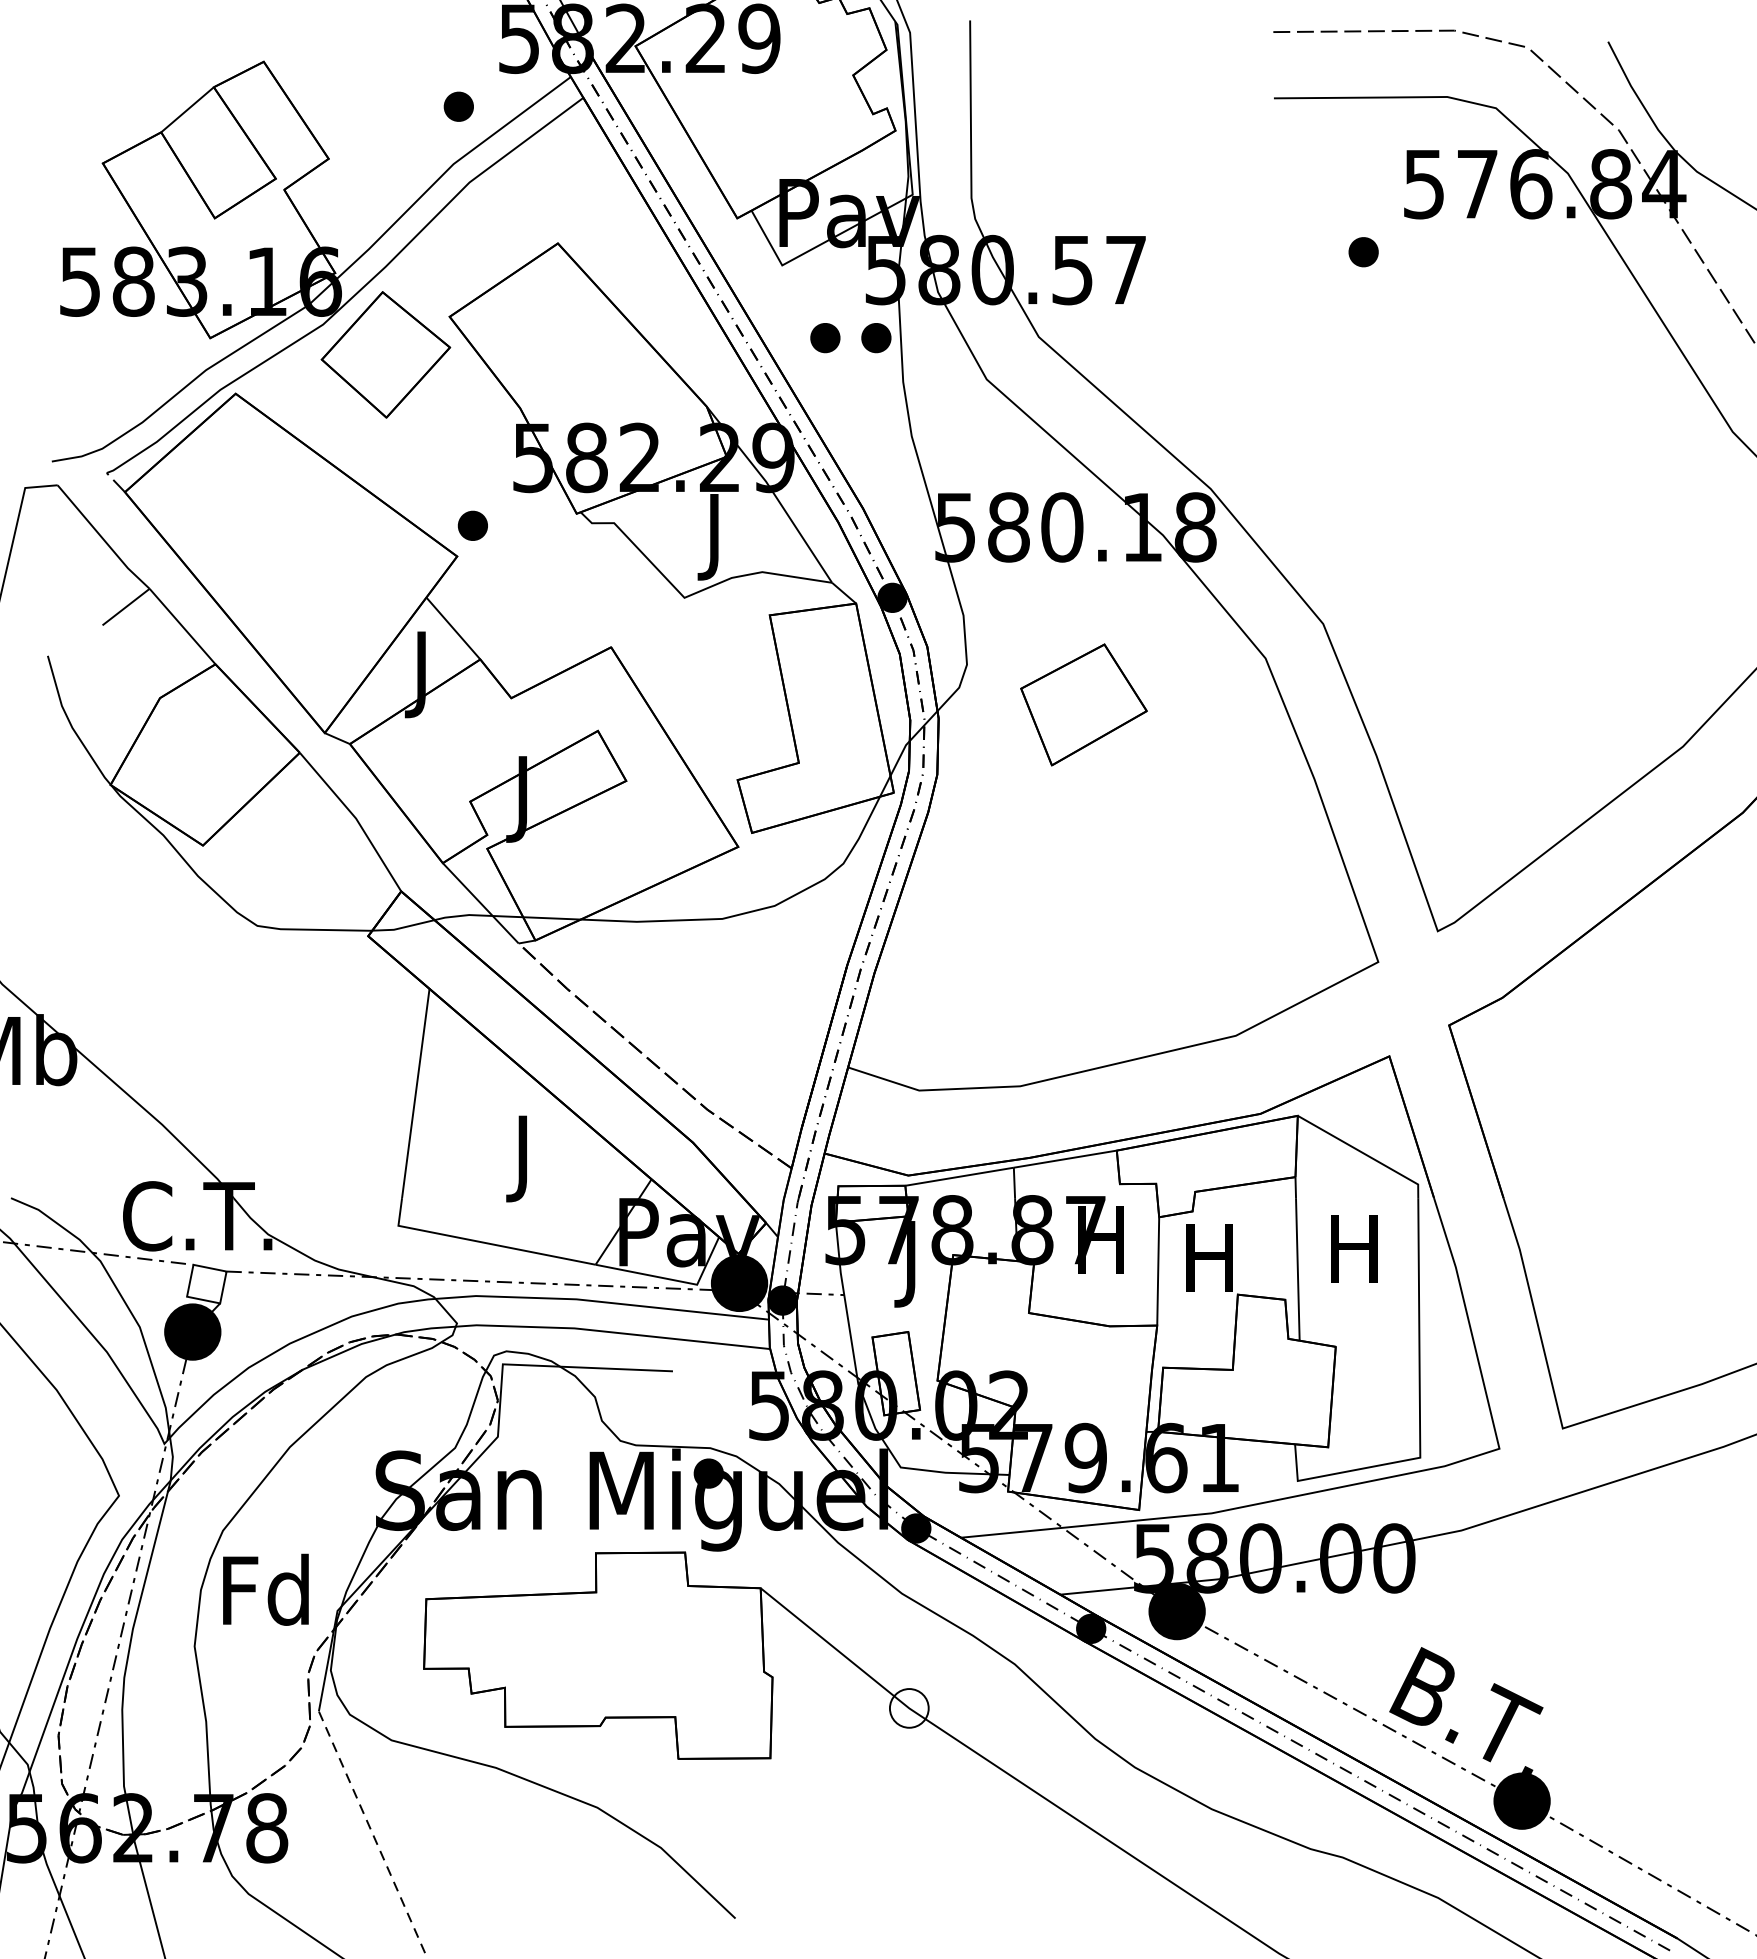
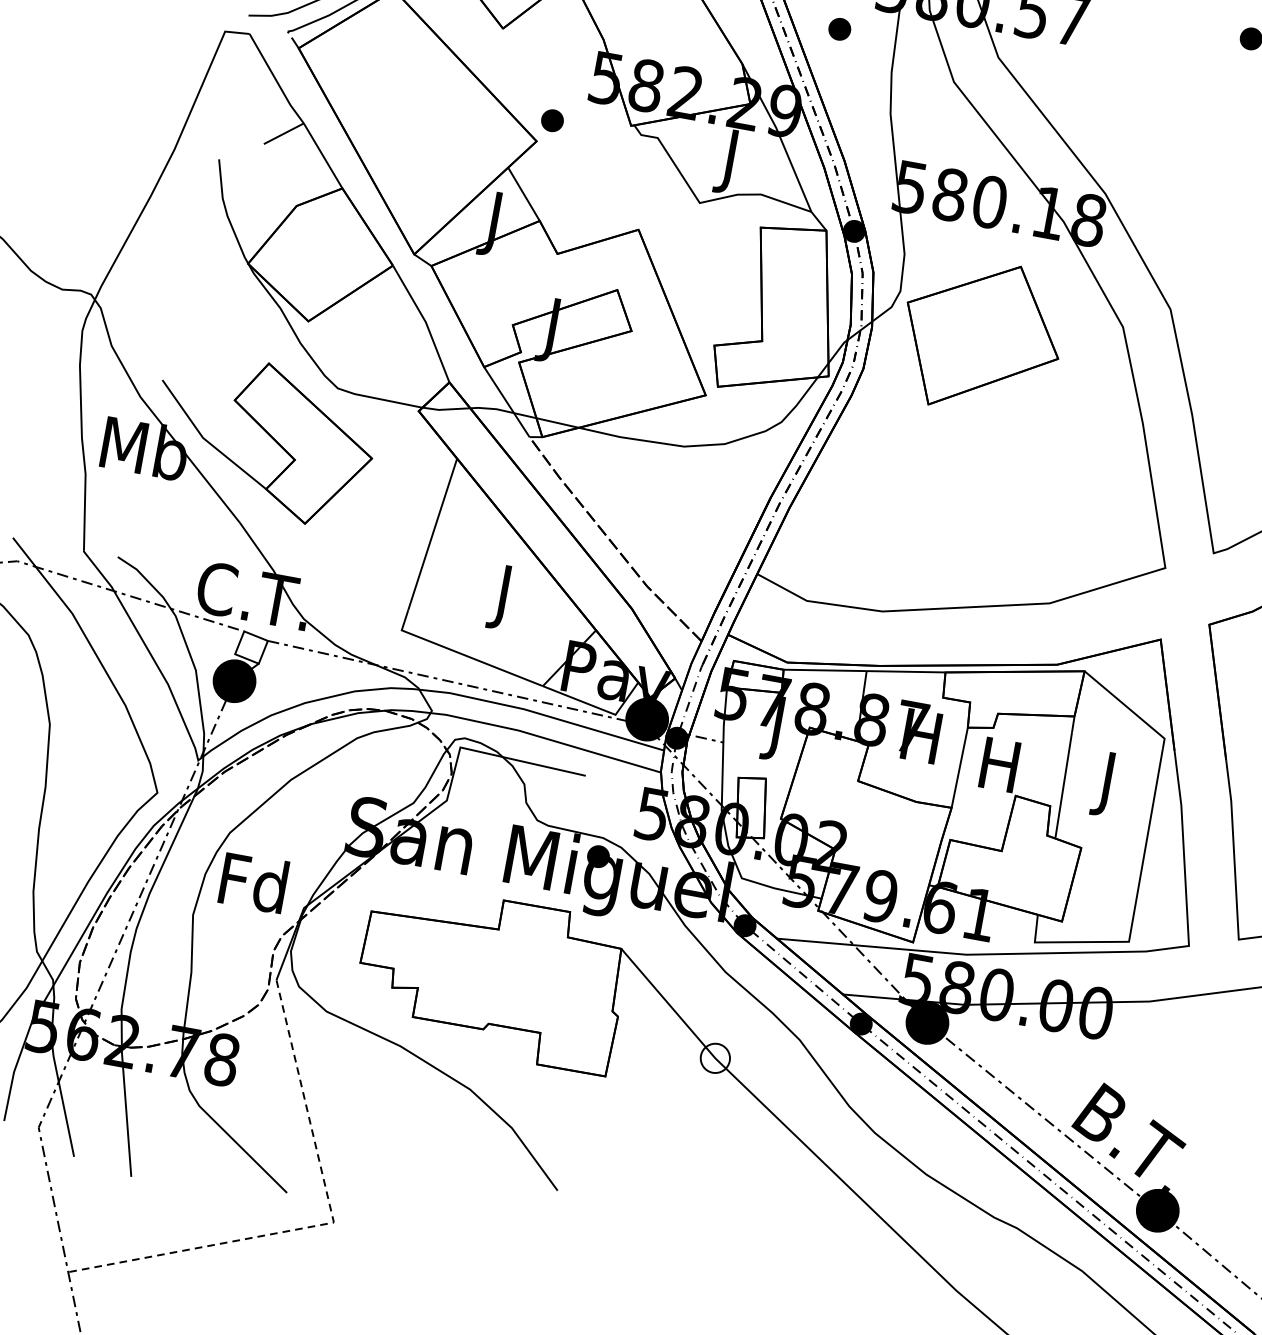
part: (876, 338) -> (877, 36), removed
part: (1083, 704) -> (981, 336), size x1.67
part: (178, 1003) -> (268, 435), added
text: (1354, 1257) -> (1107, 784), H -> J

